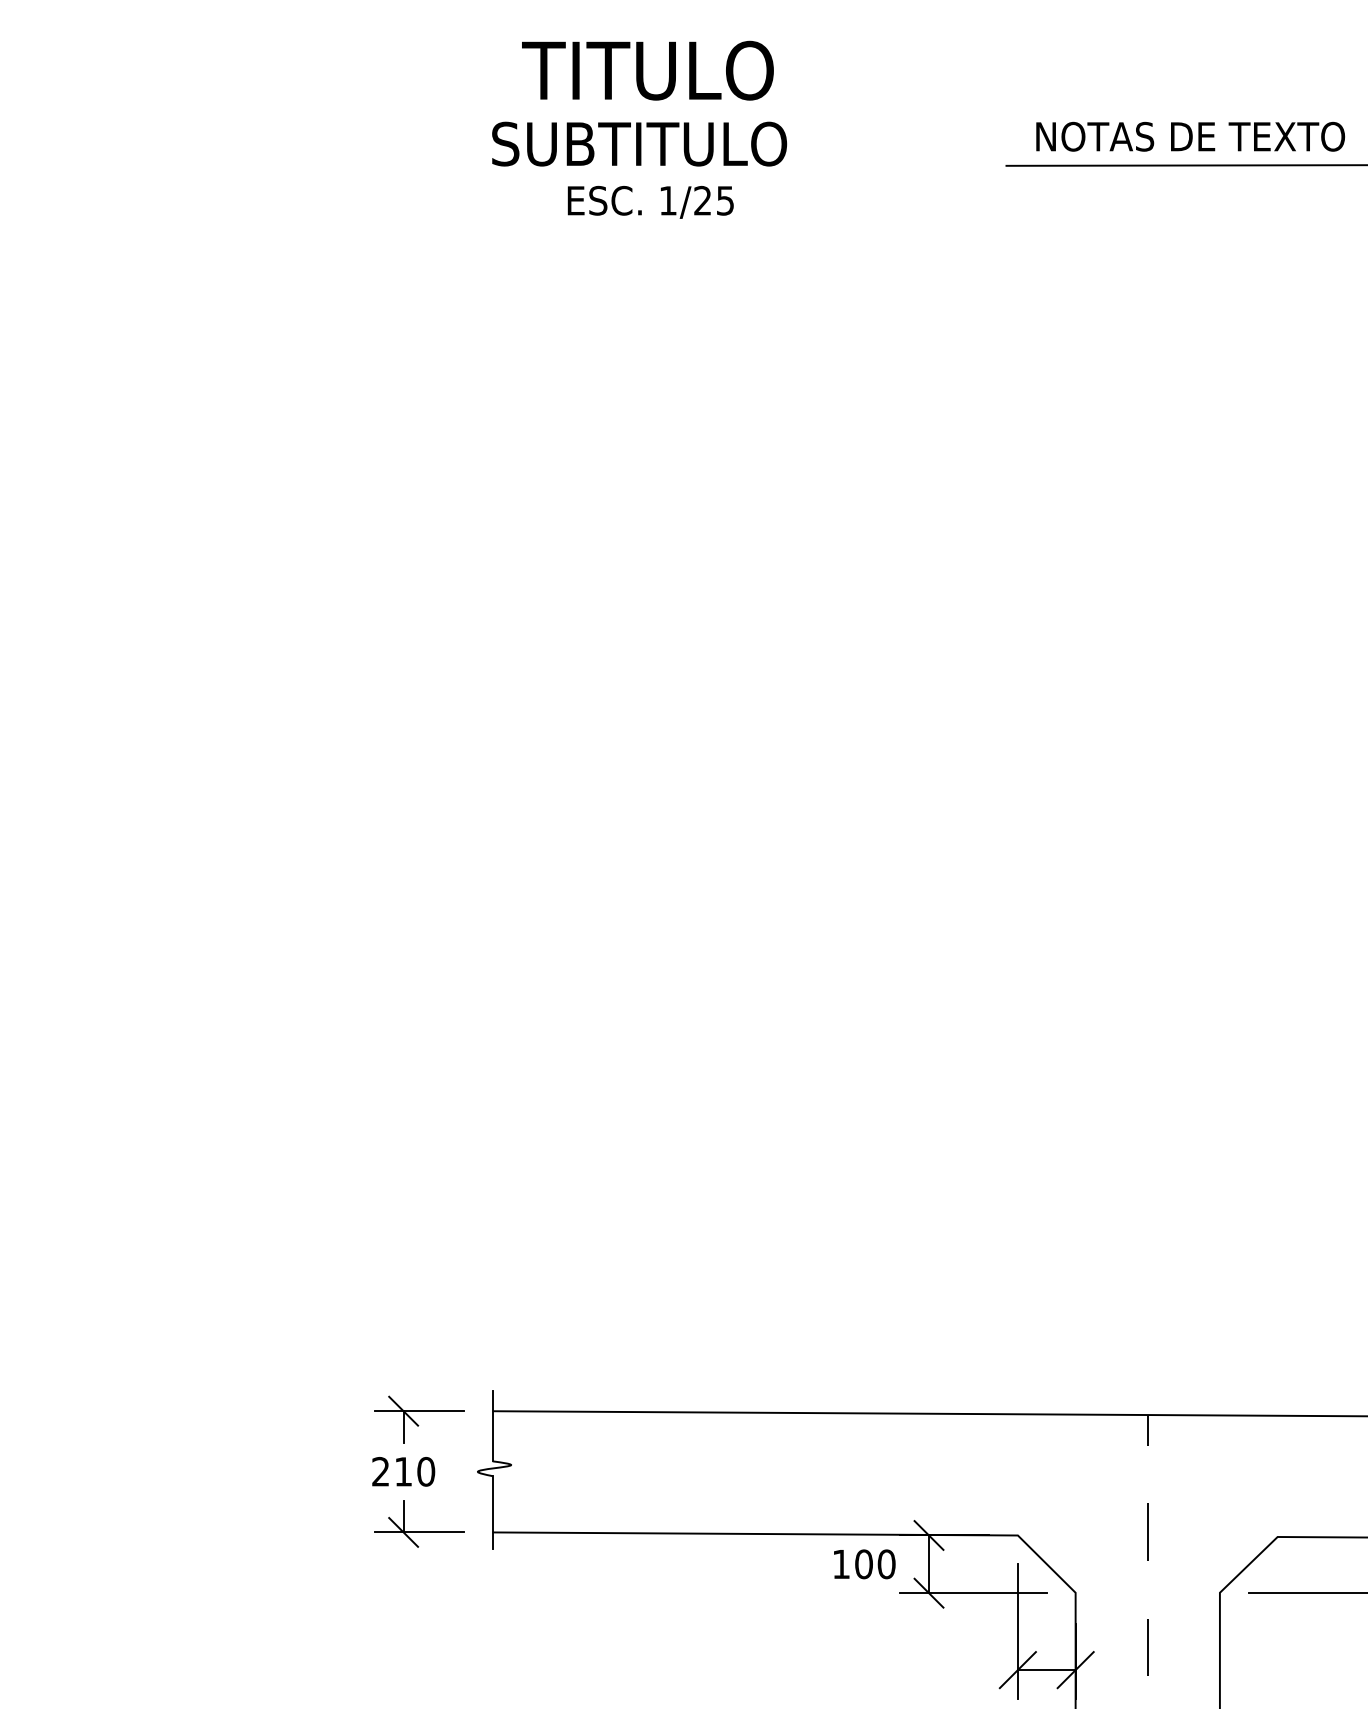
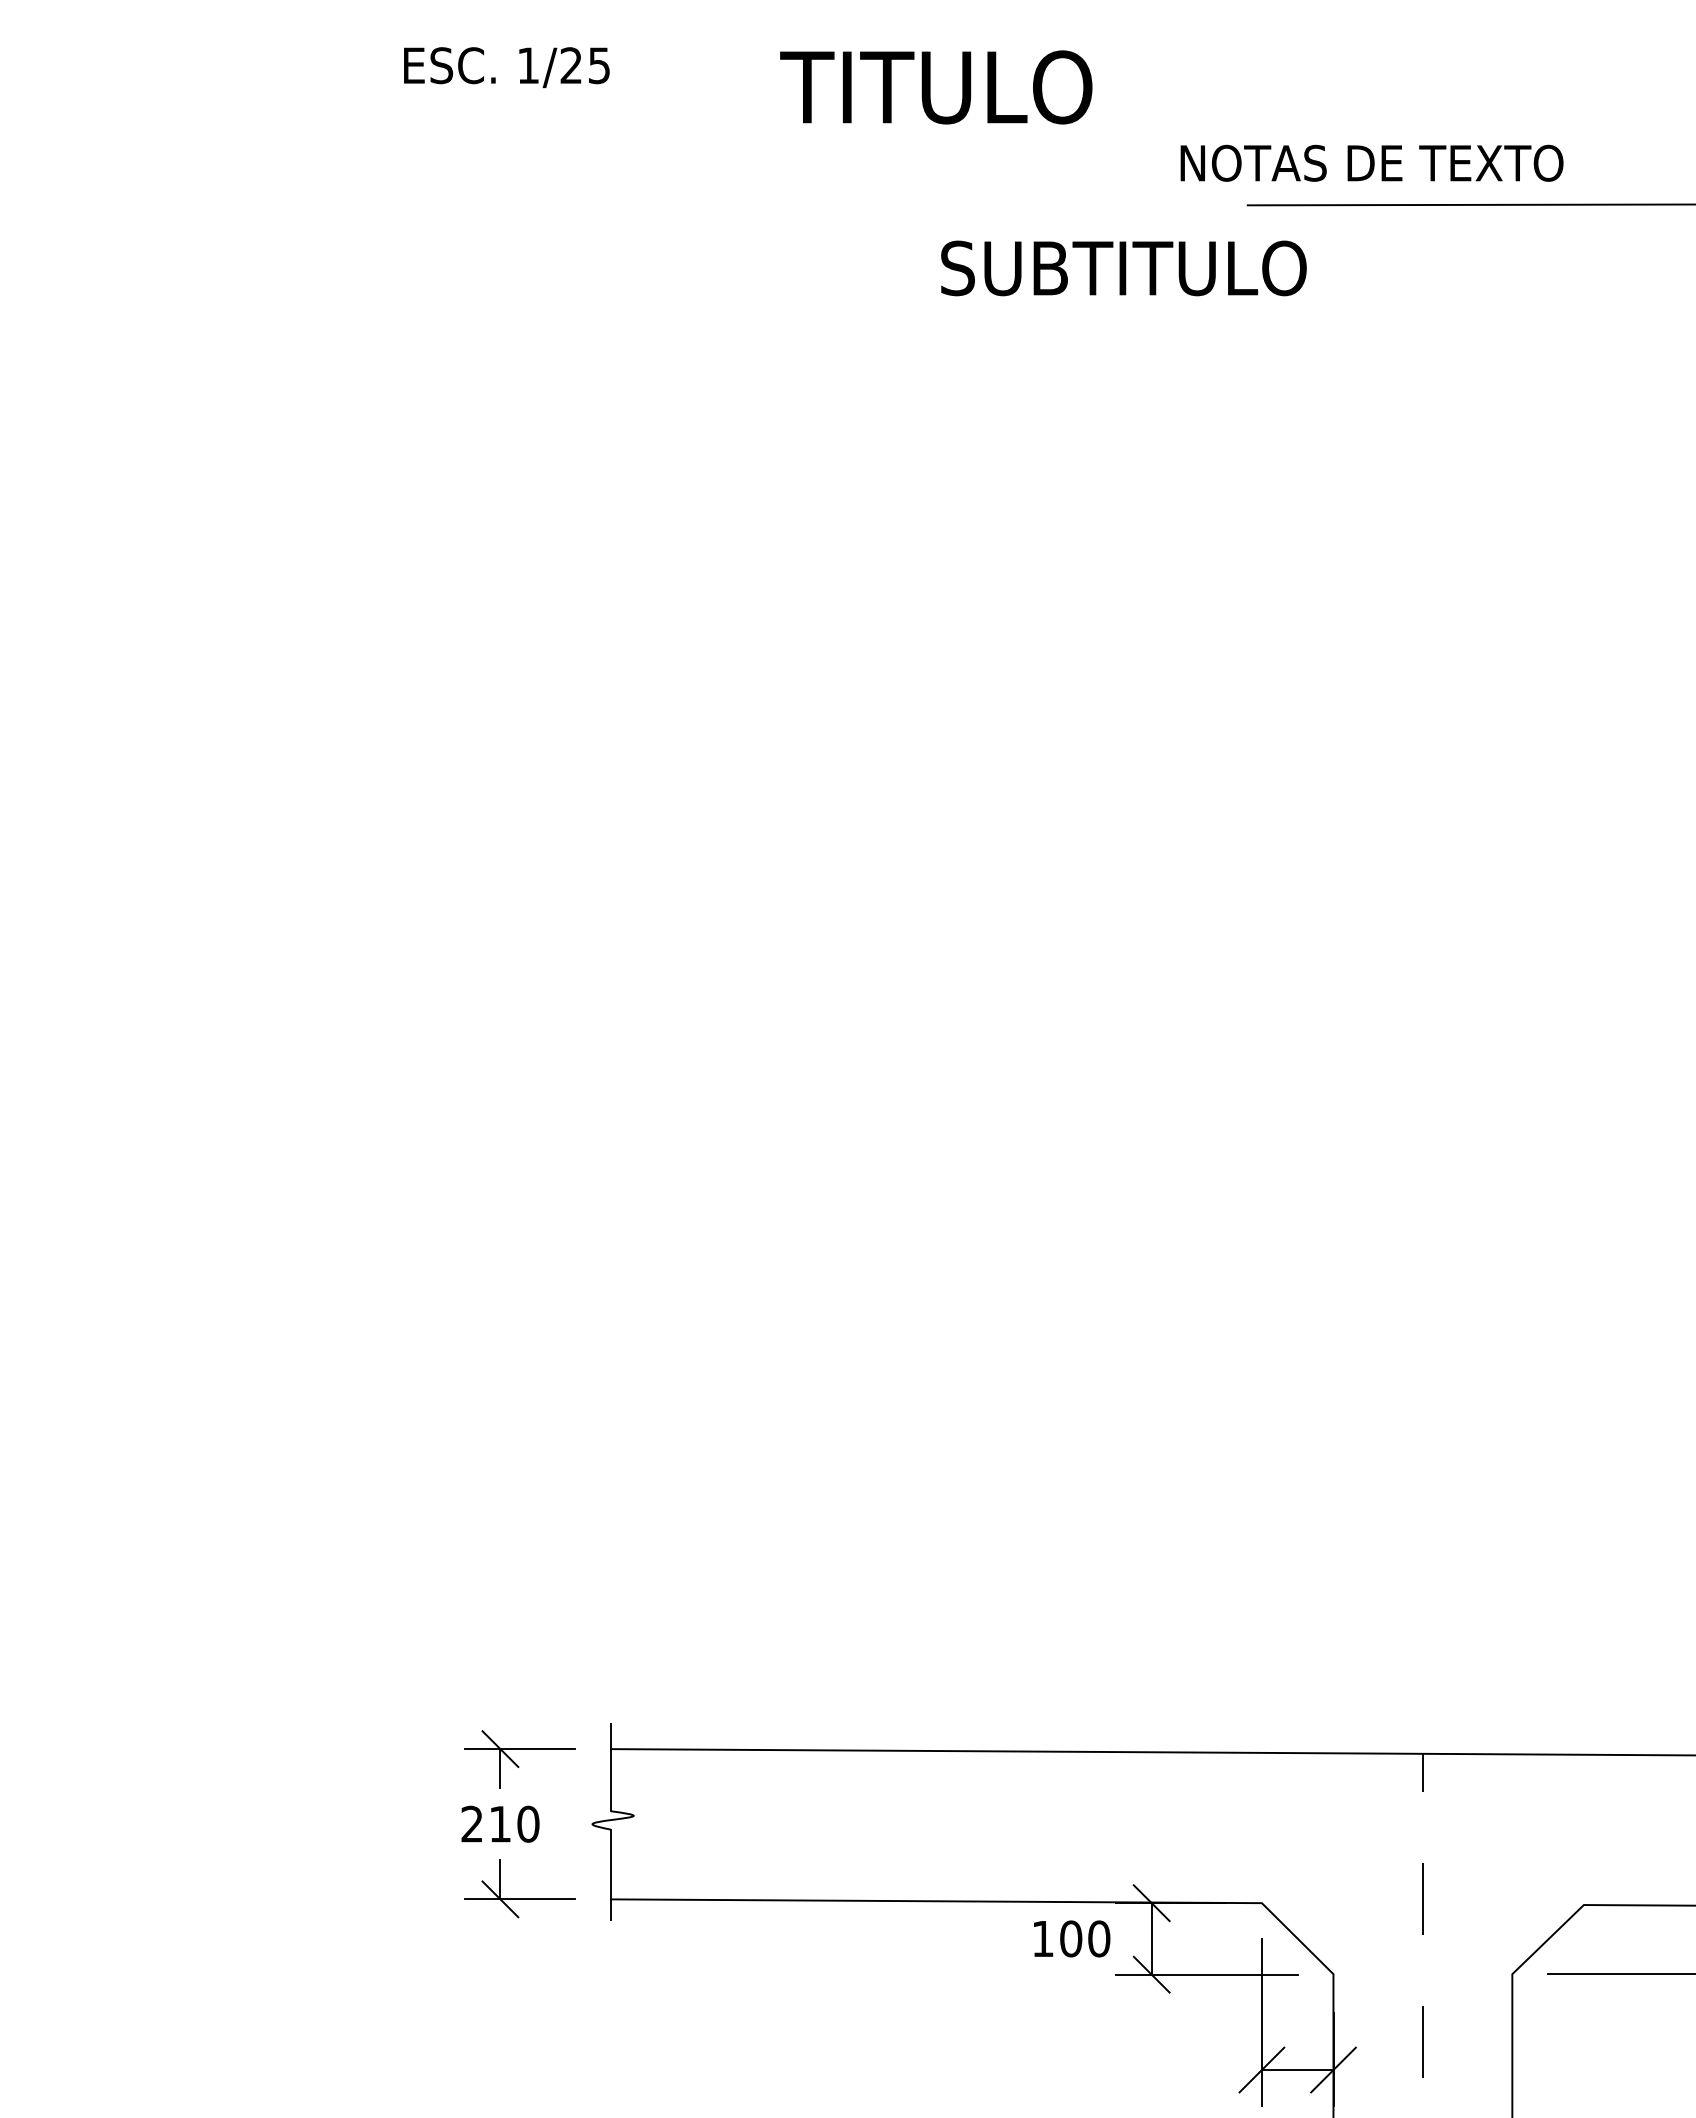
text: (648, 70) -> (936, 87), moved
text: (1190, 136) -> (1371, 162), moved
text: (639, 144) -> (1123, 268), moved
text: (650, 202) -> (506, 67), moved

